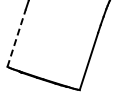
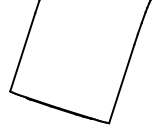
line: (16, 37) -> (22, 51), dashed -> solid

